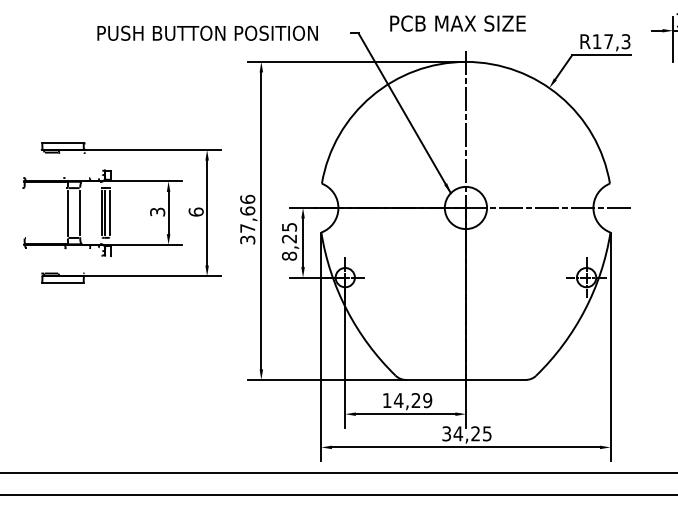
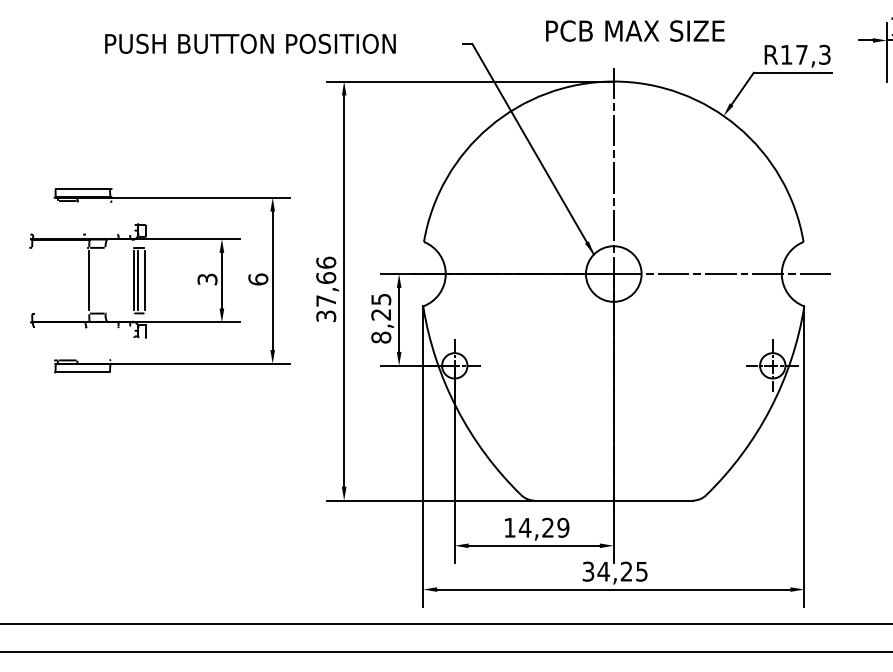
text: (458, 23) -> (635, 30), moved
text: (207, 33) -> (250, 43), moved
line: (80, 212) -> (105, 280), removed

